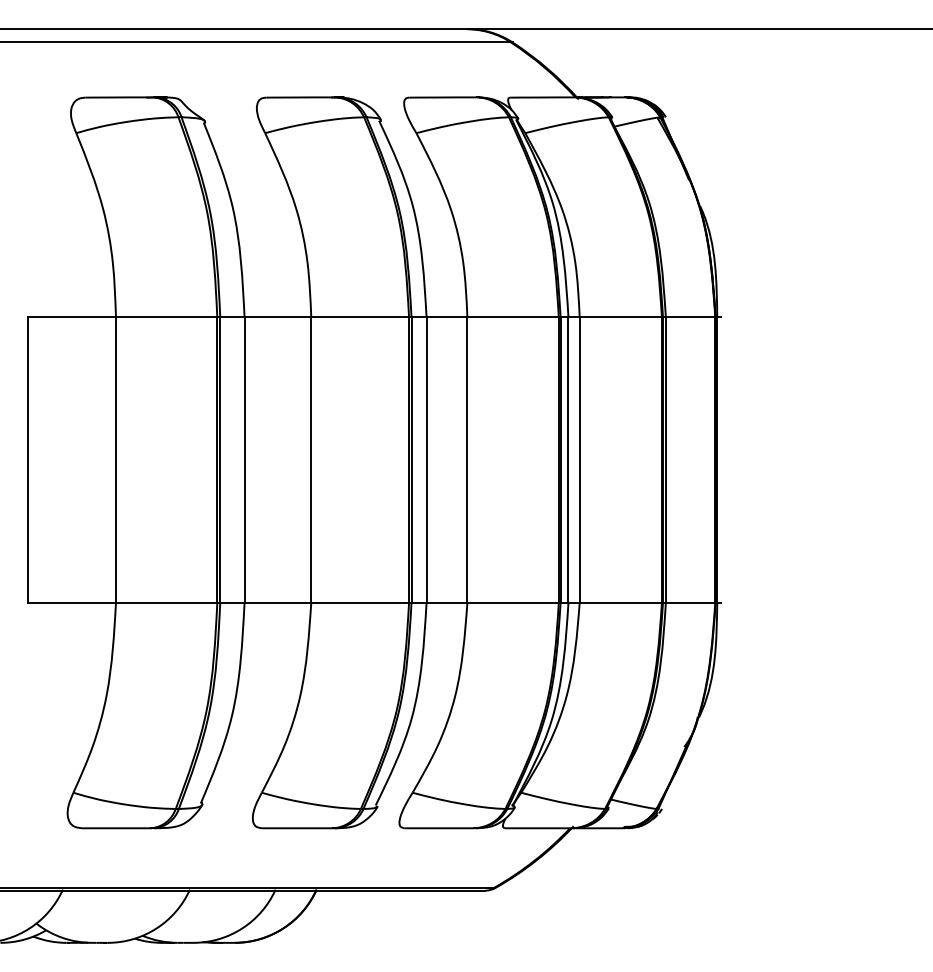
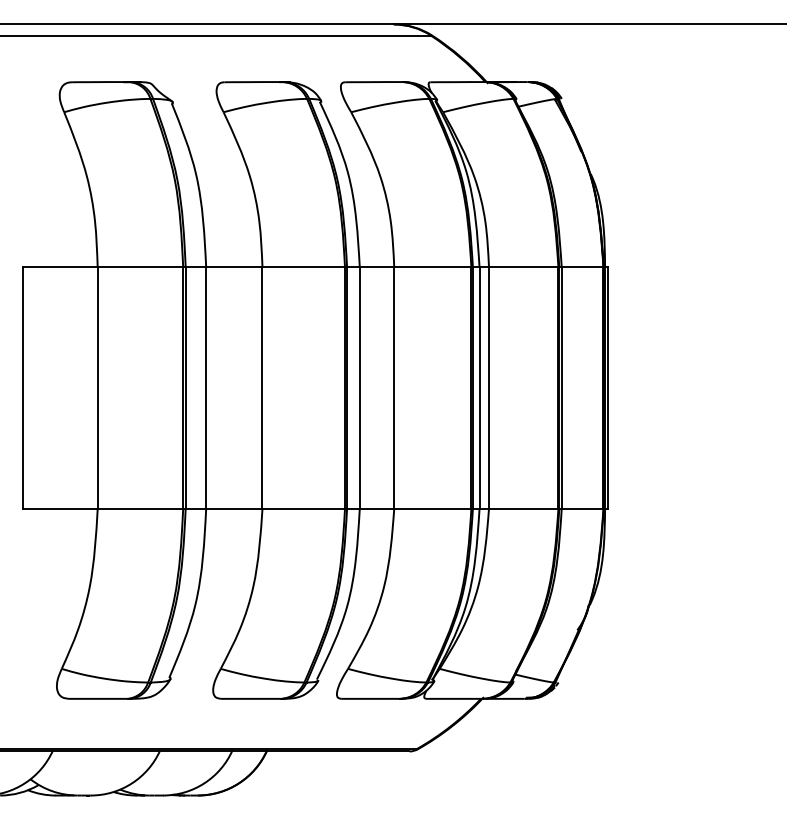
line: (721, 459) -> (608, 387), added

